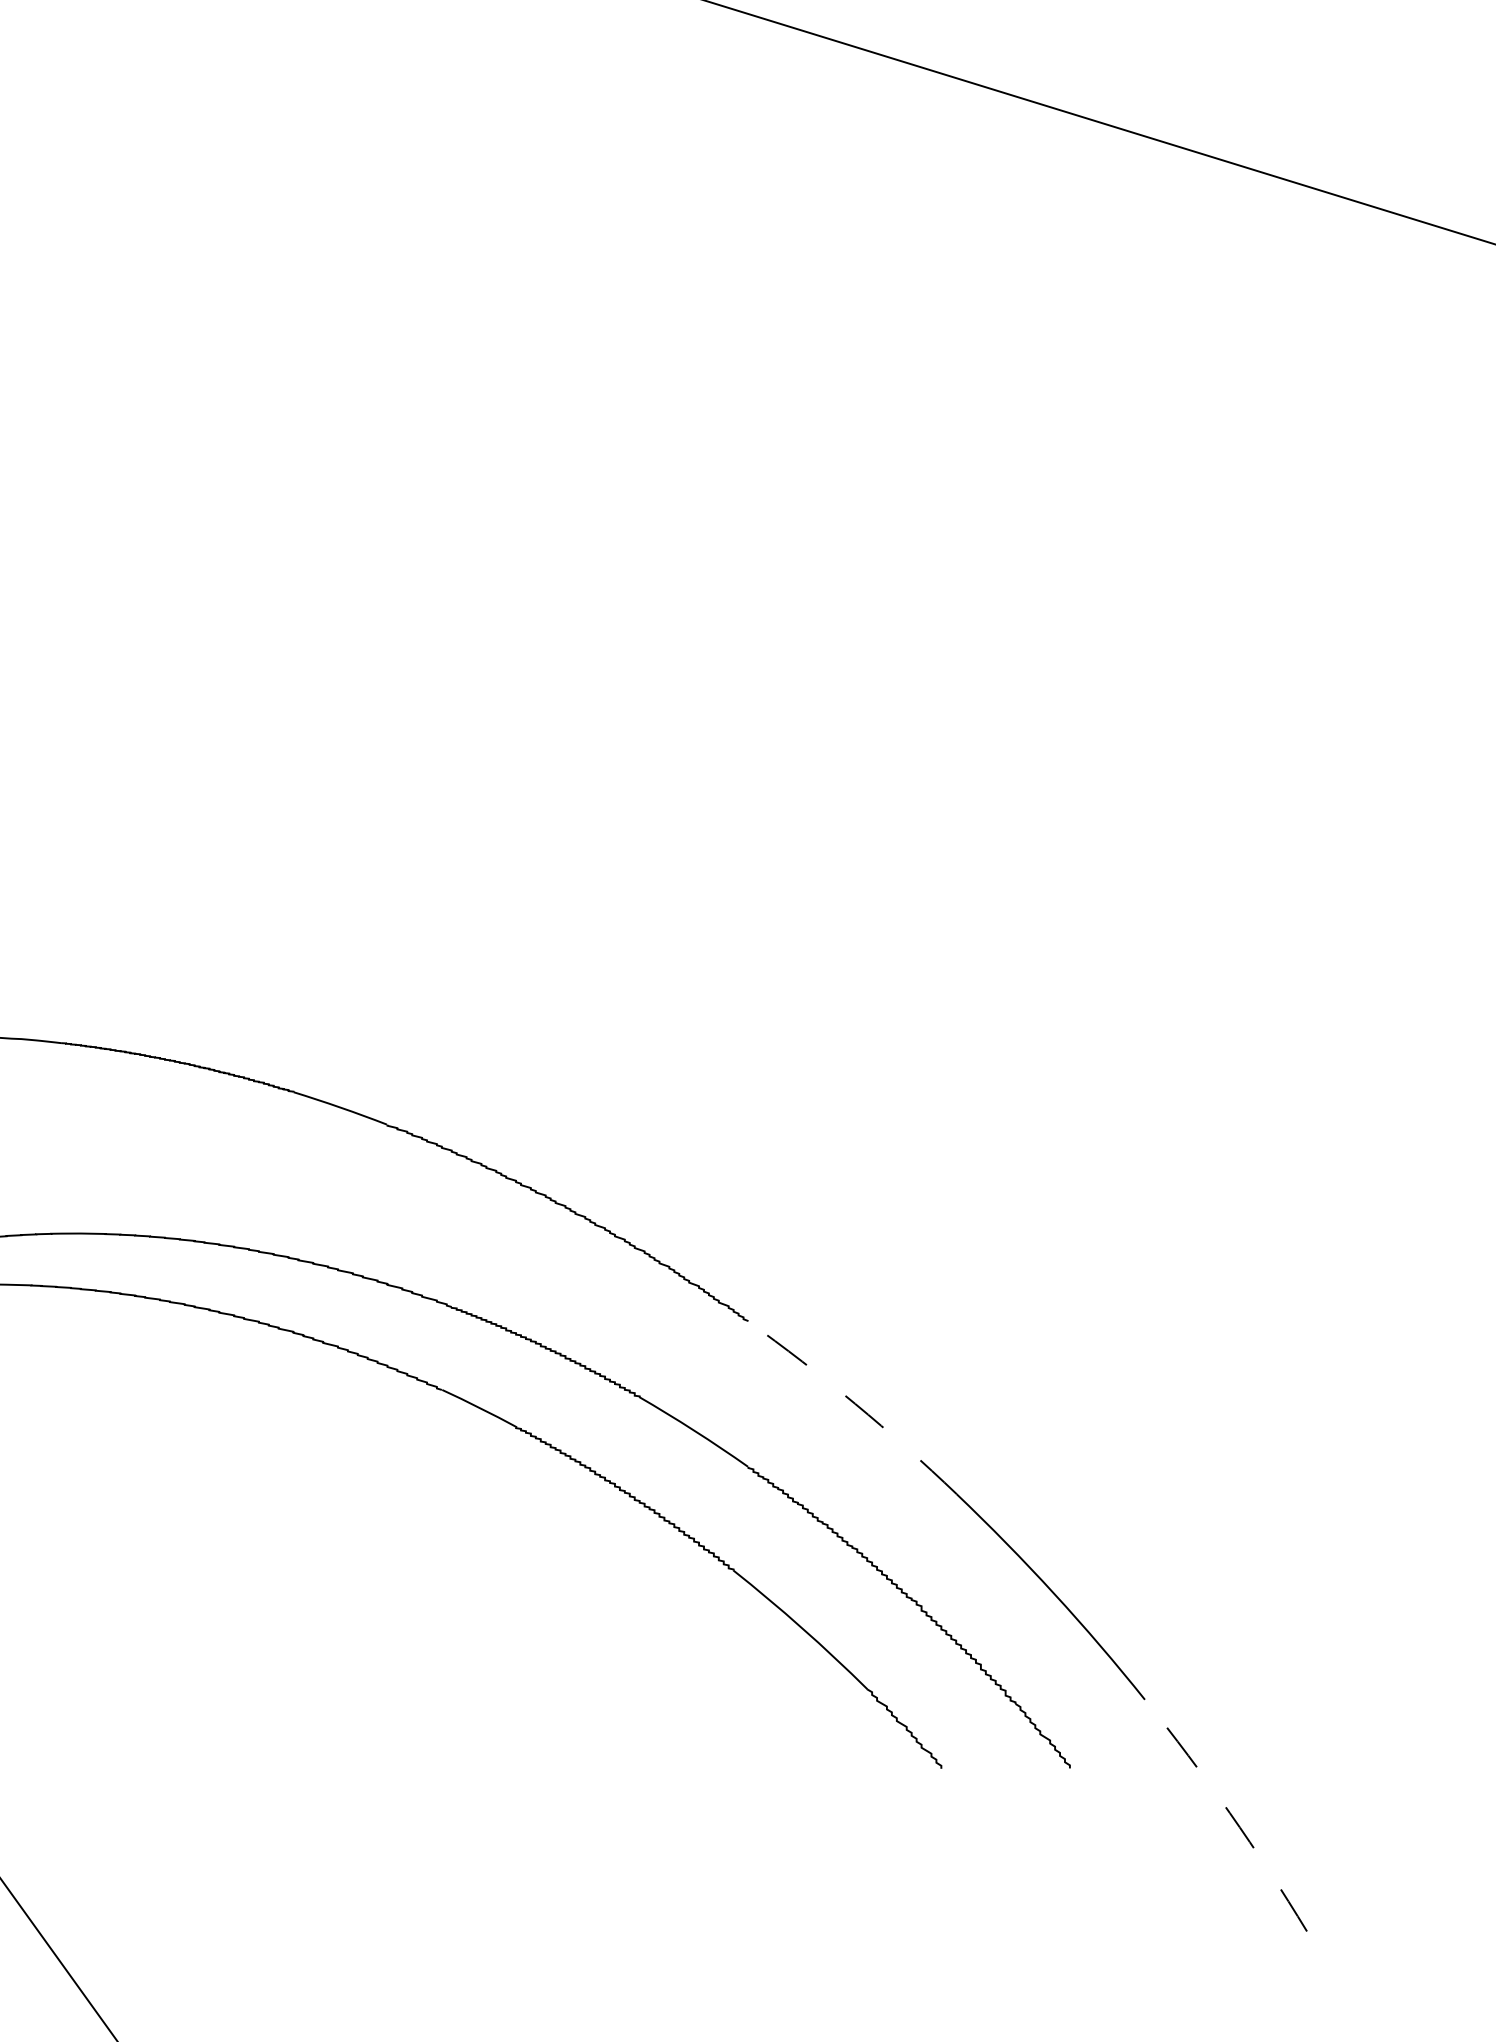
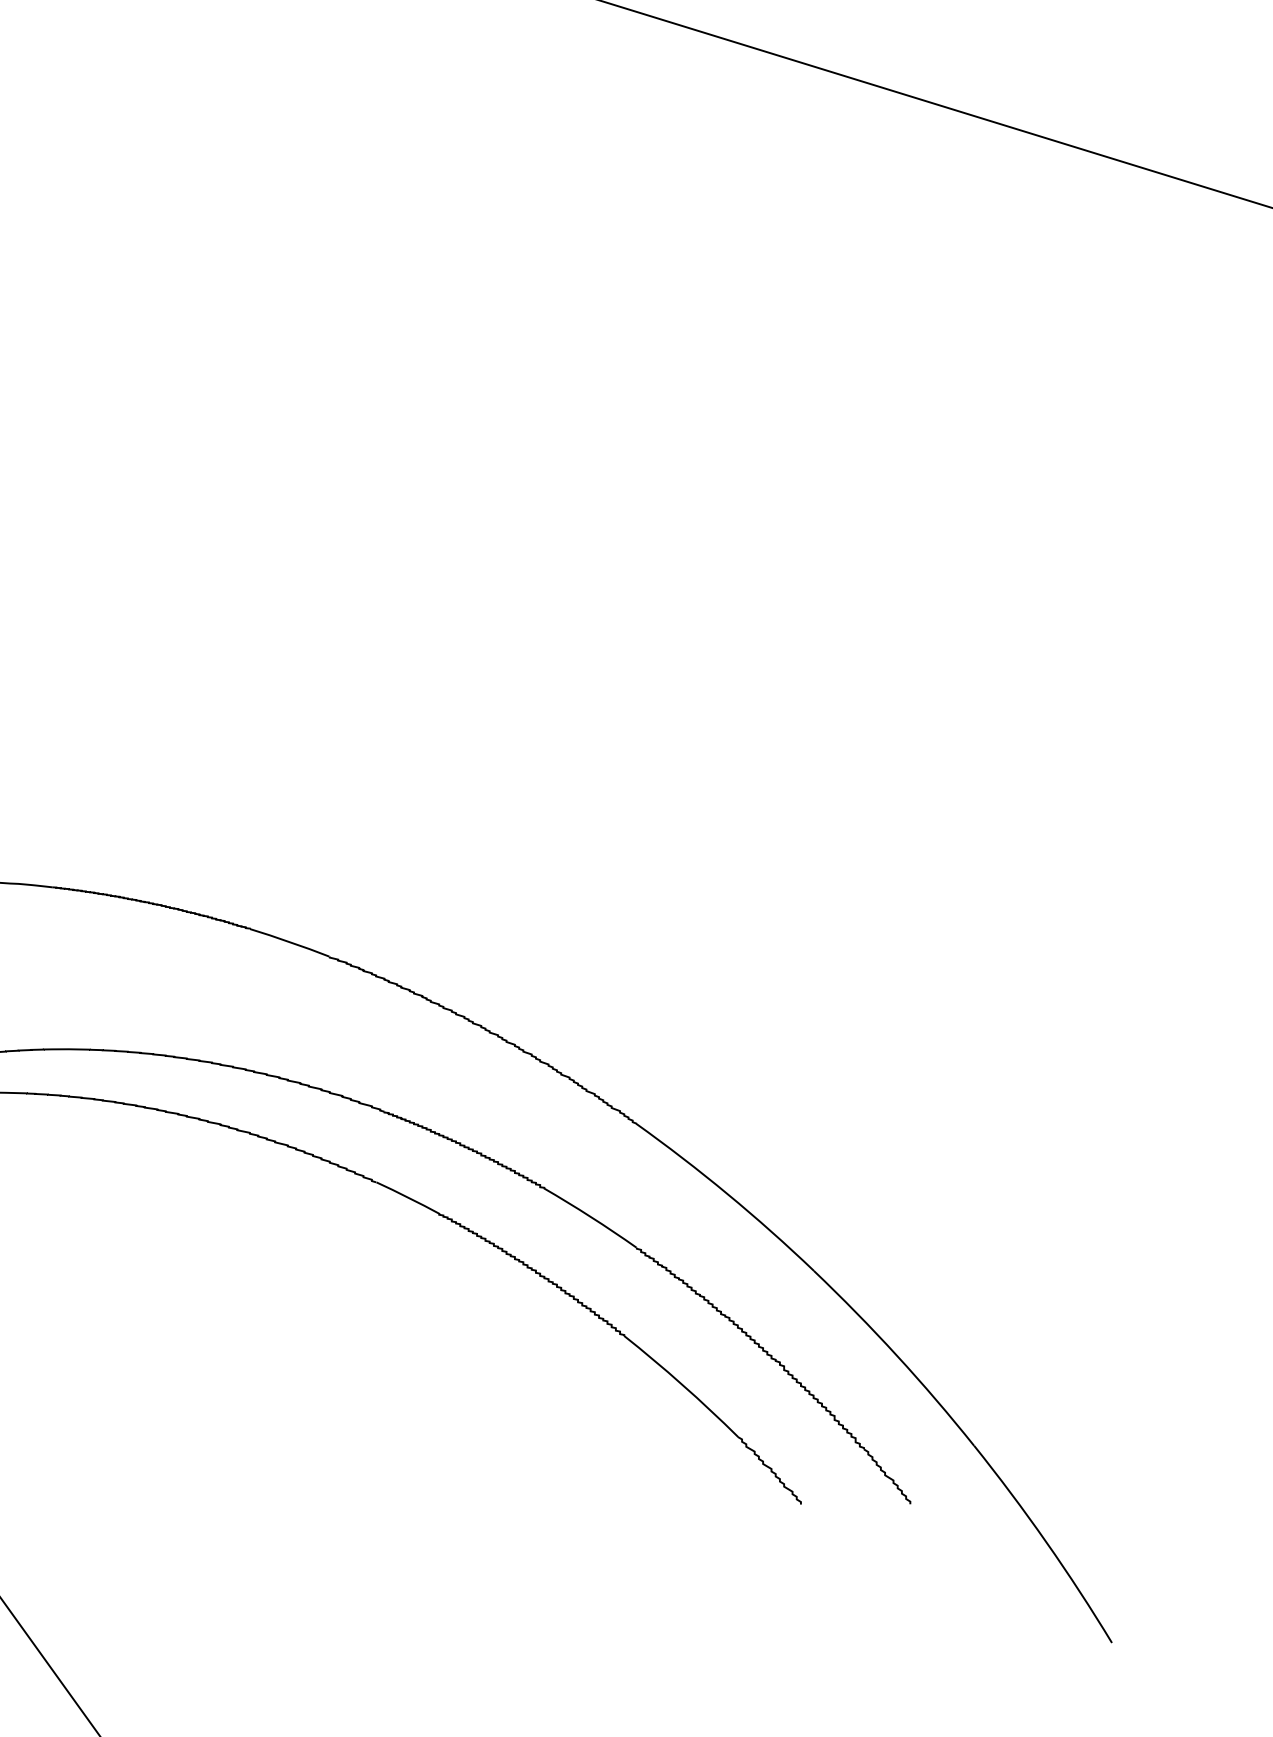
arc: (855, 1403) -> (727, 1193), dashed -> solid
arc: (1229, 1812) -> (1046, 1541), dashed -> solid

